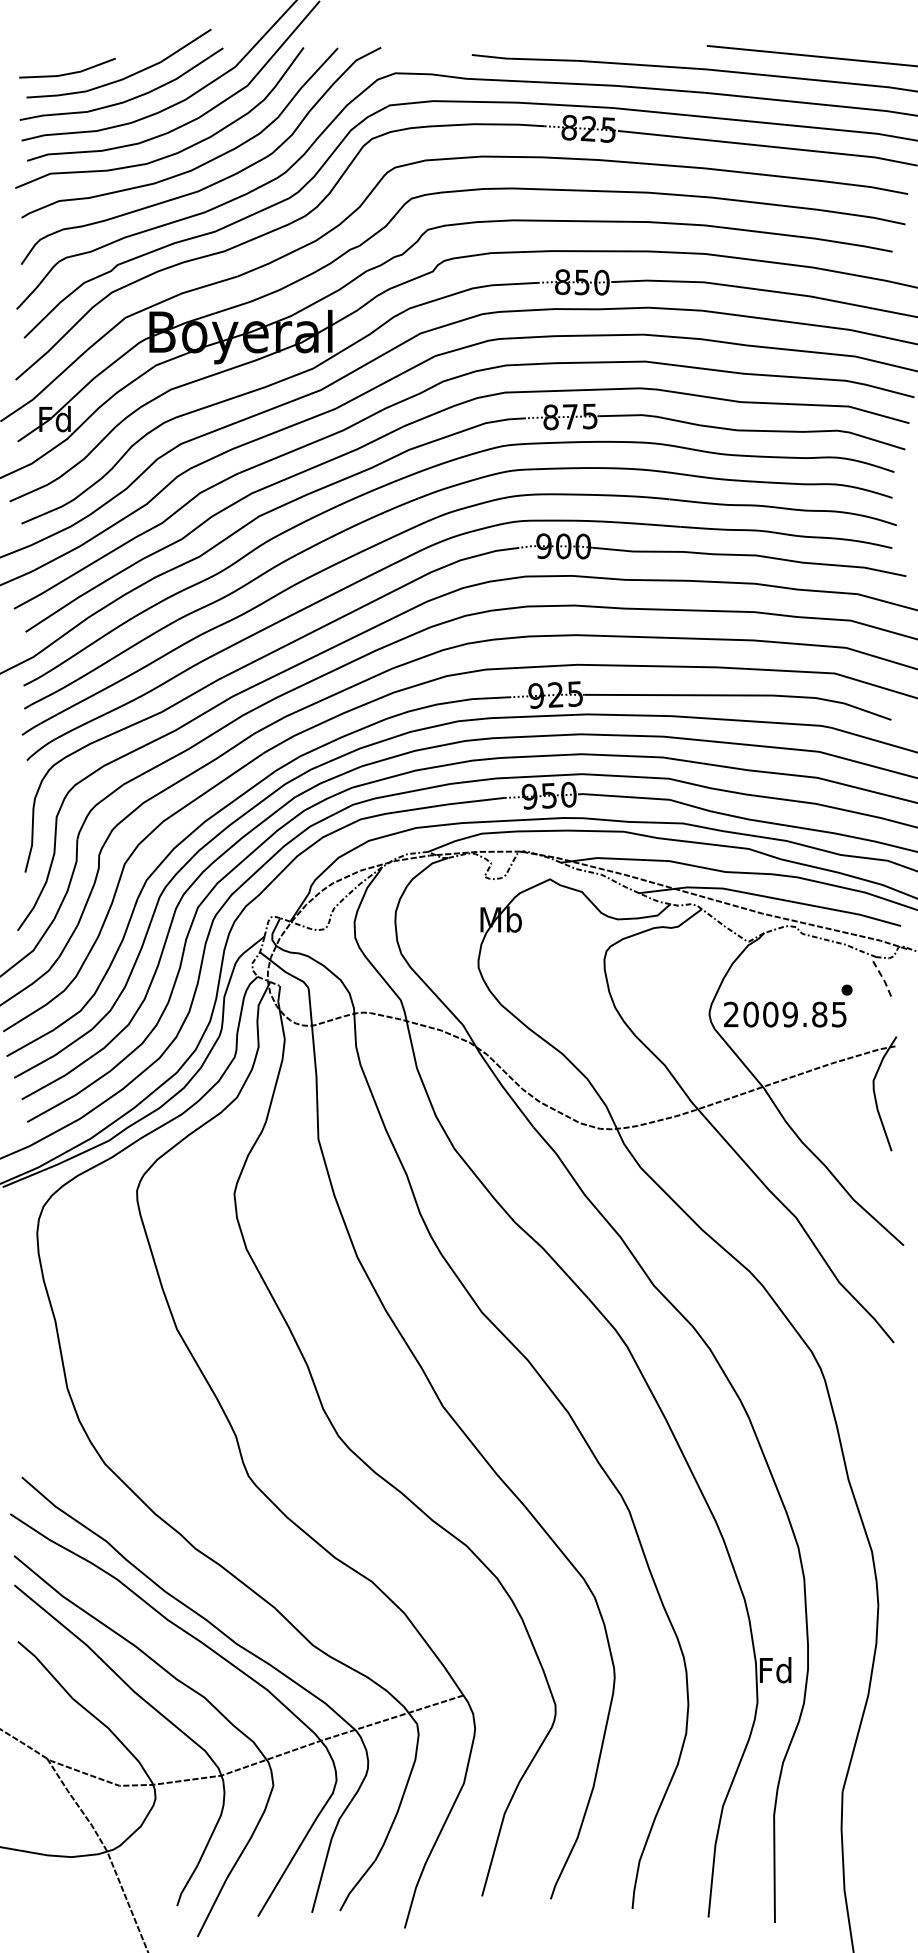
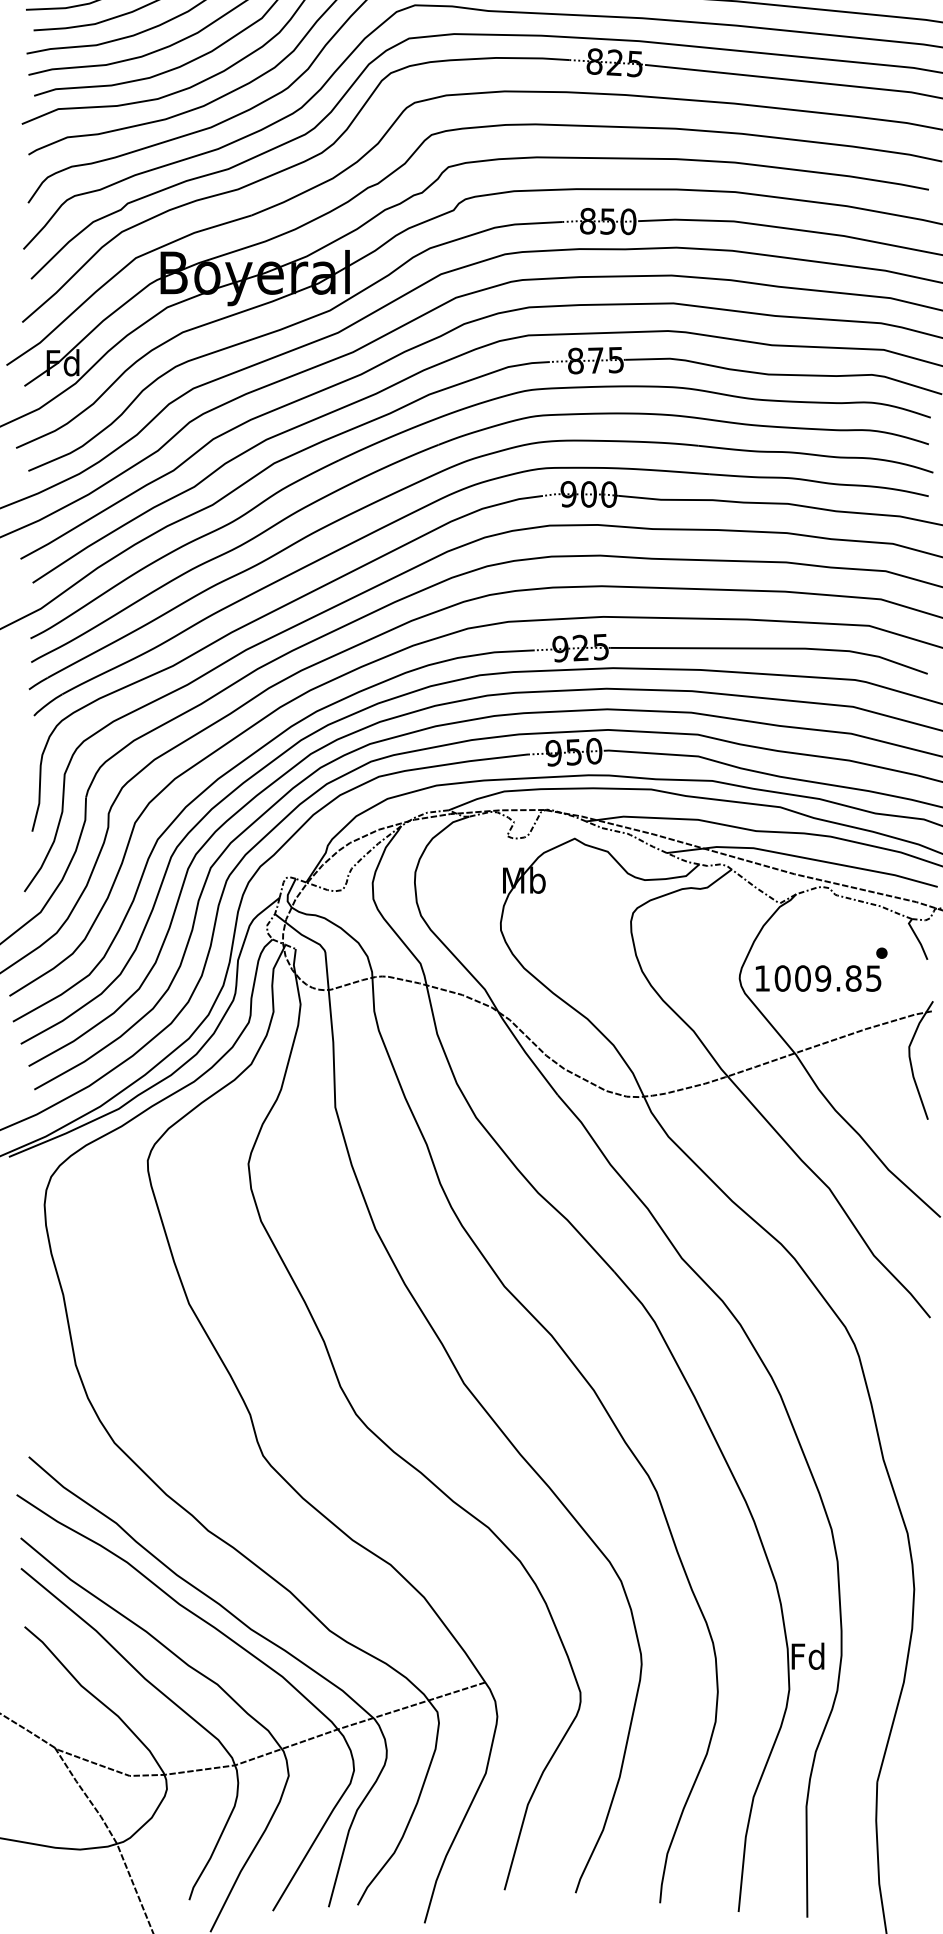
line: (881, 975) -> (917, 938), dashed -> solid
text: (731, 1014) -> (762, 978), 2009.85 -> 1009.85

